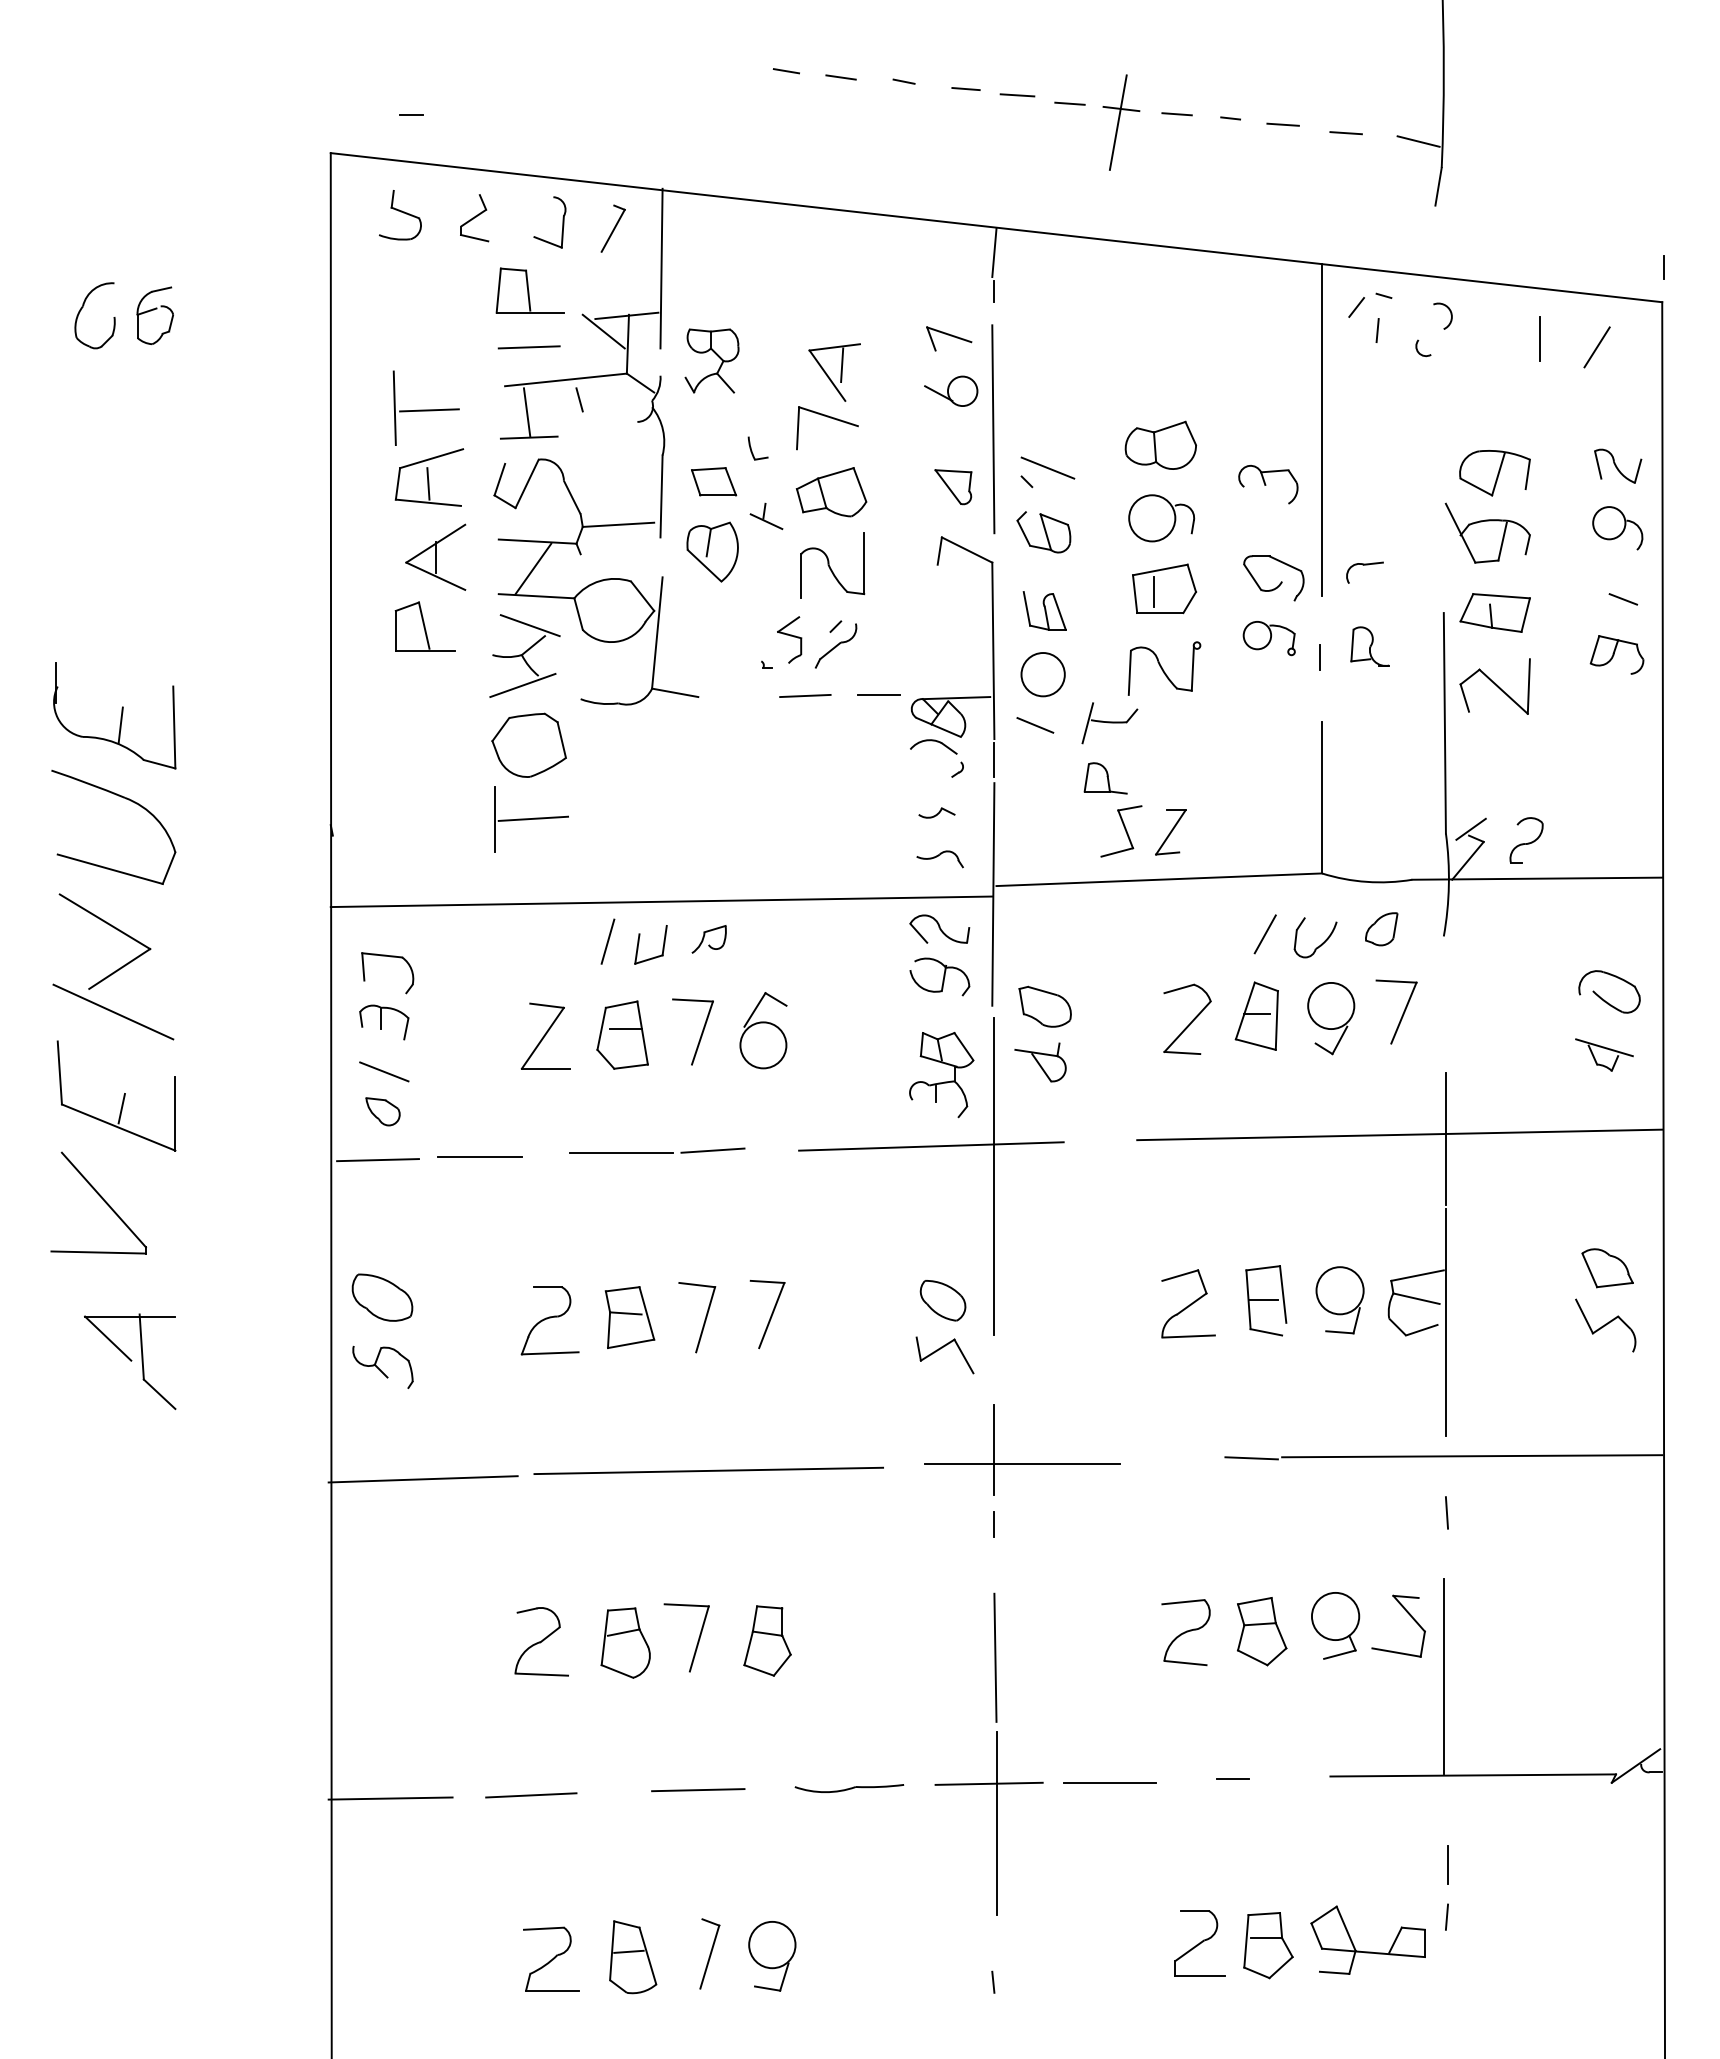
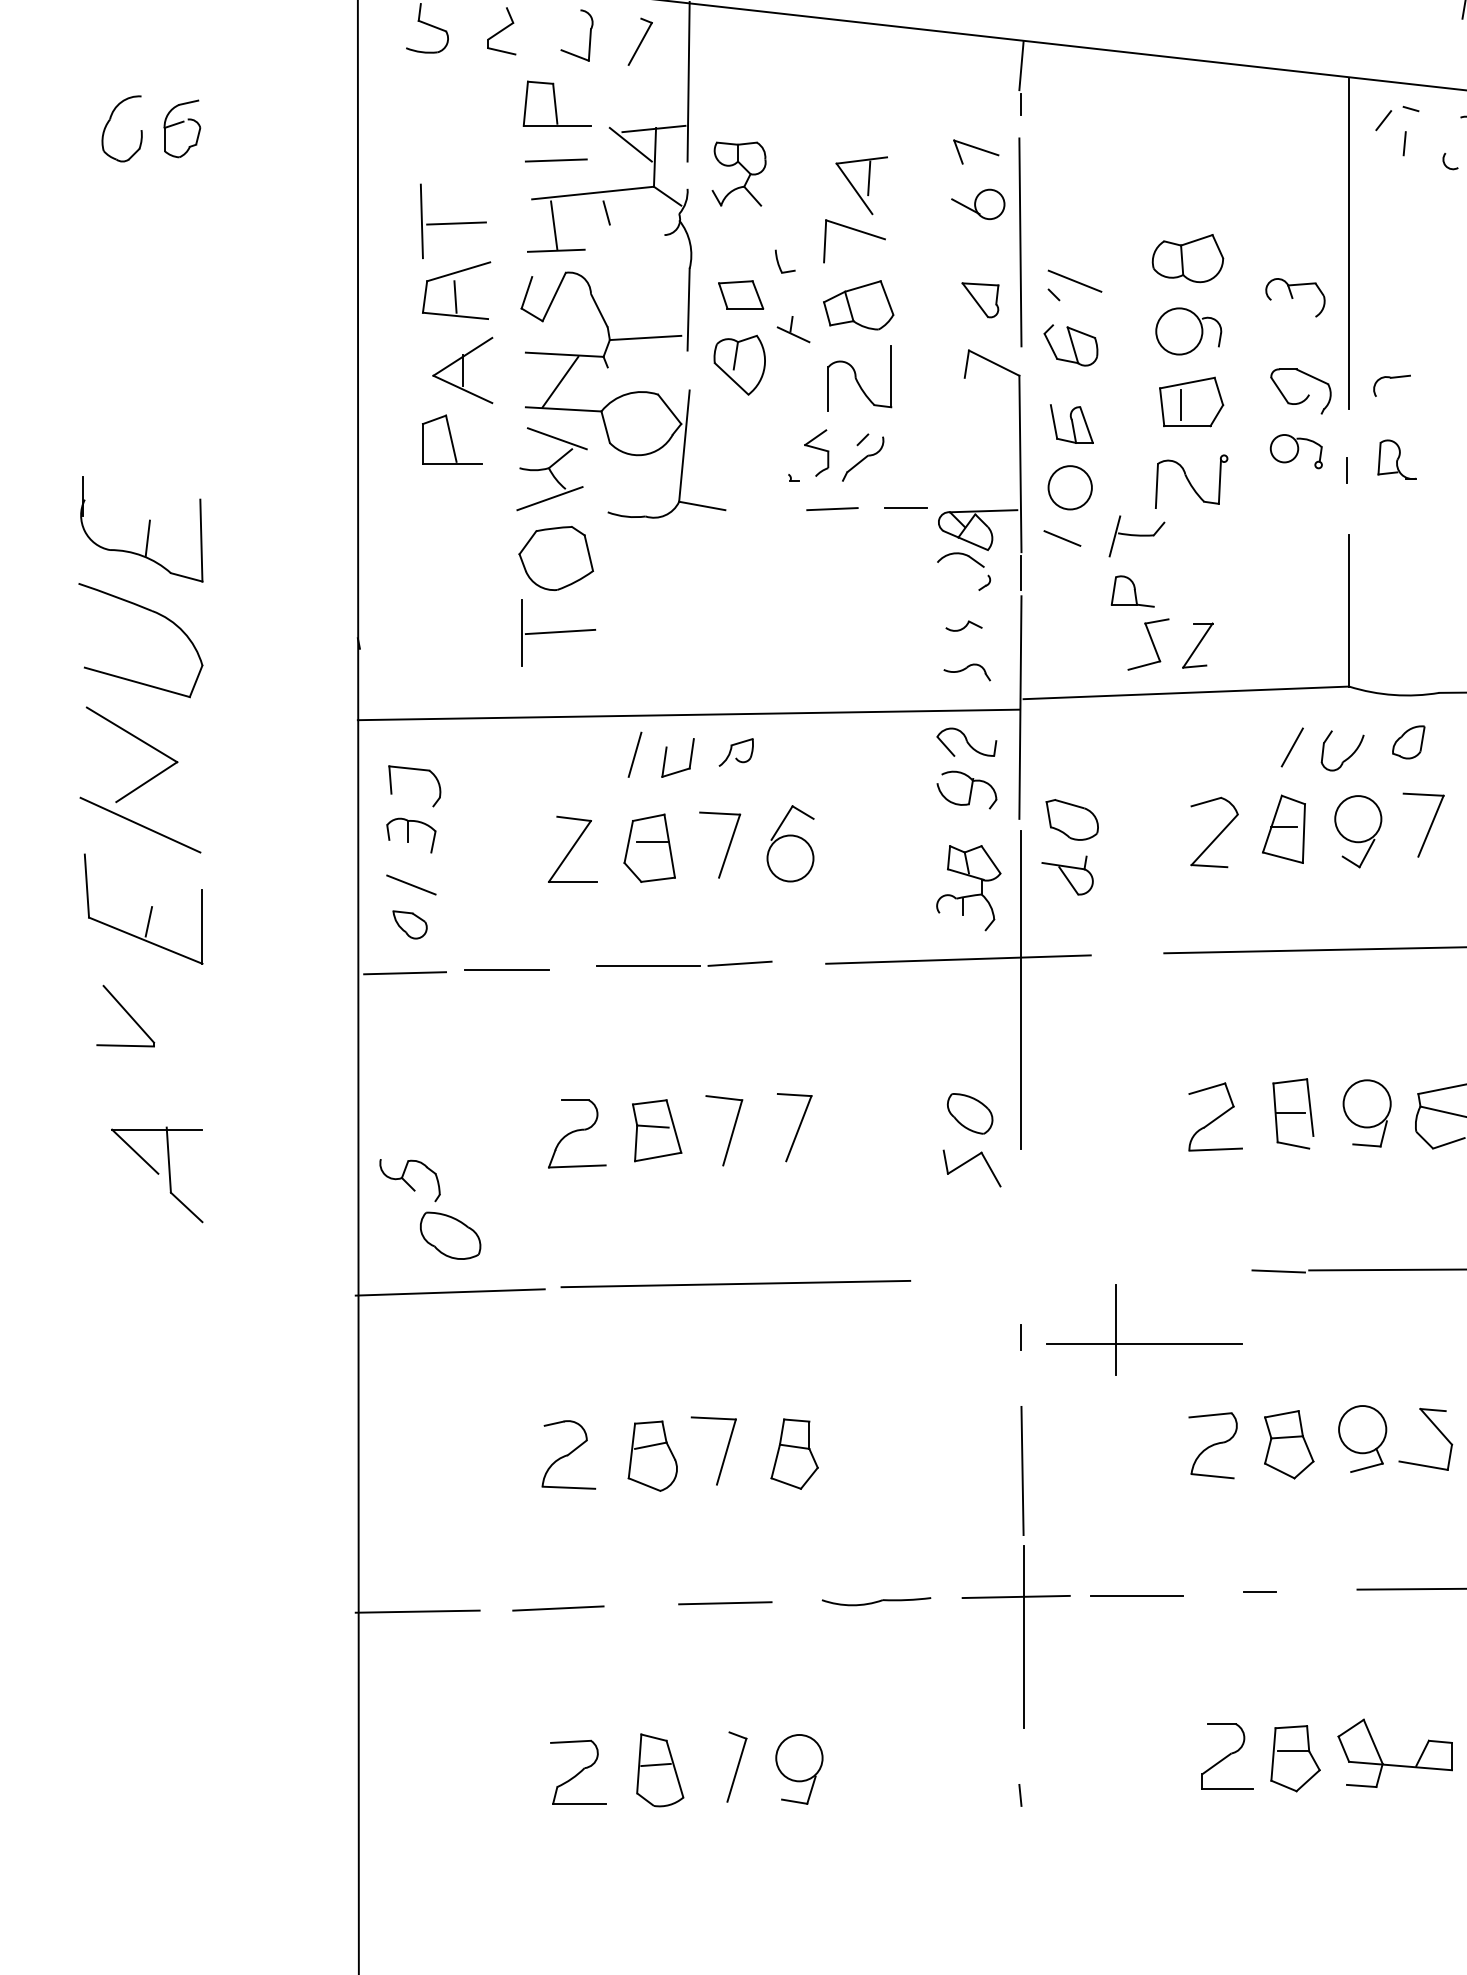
part: (98, 1202) -> (125, 1015), size x0.6
part: (382, 1297) -> (450, 1235), moved
part: (1022, 1463) -> (1144, 1343), moved

